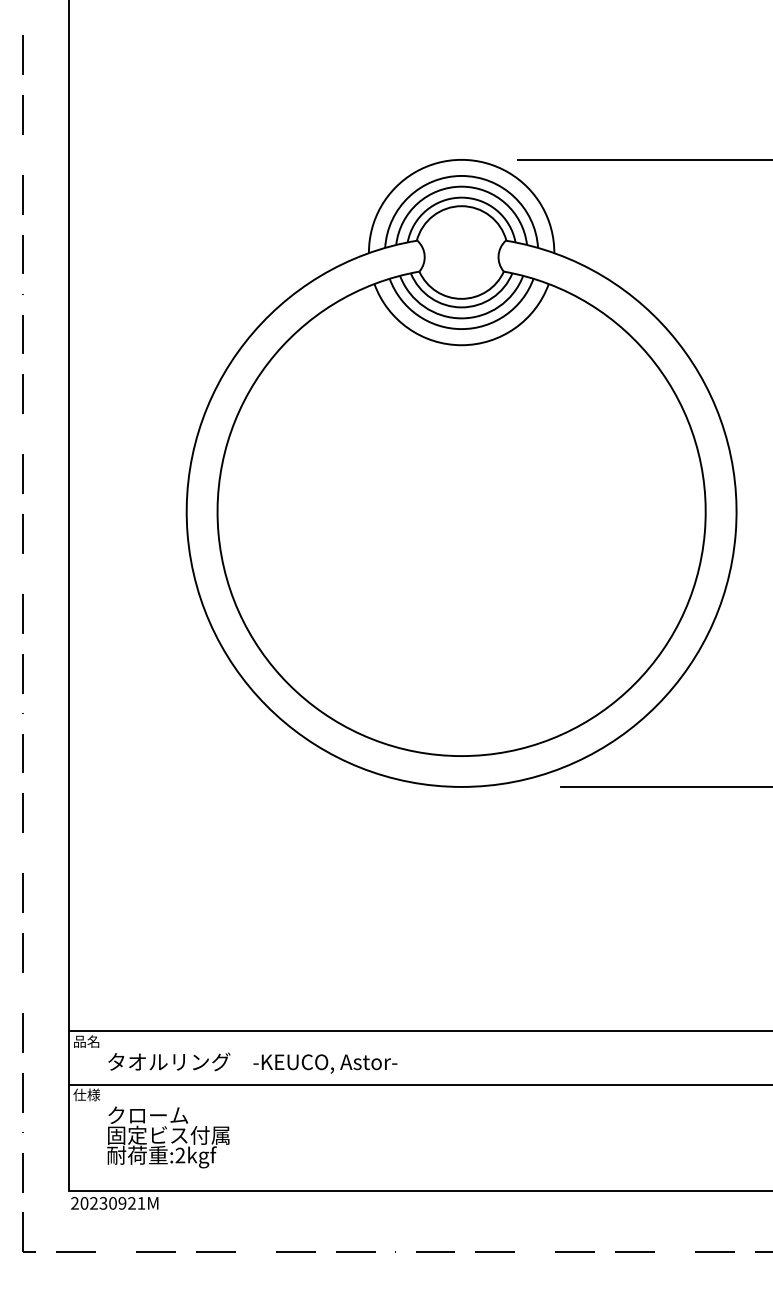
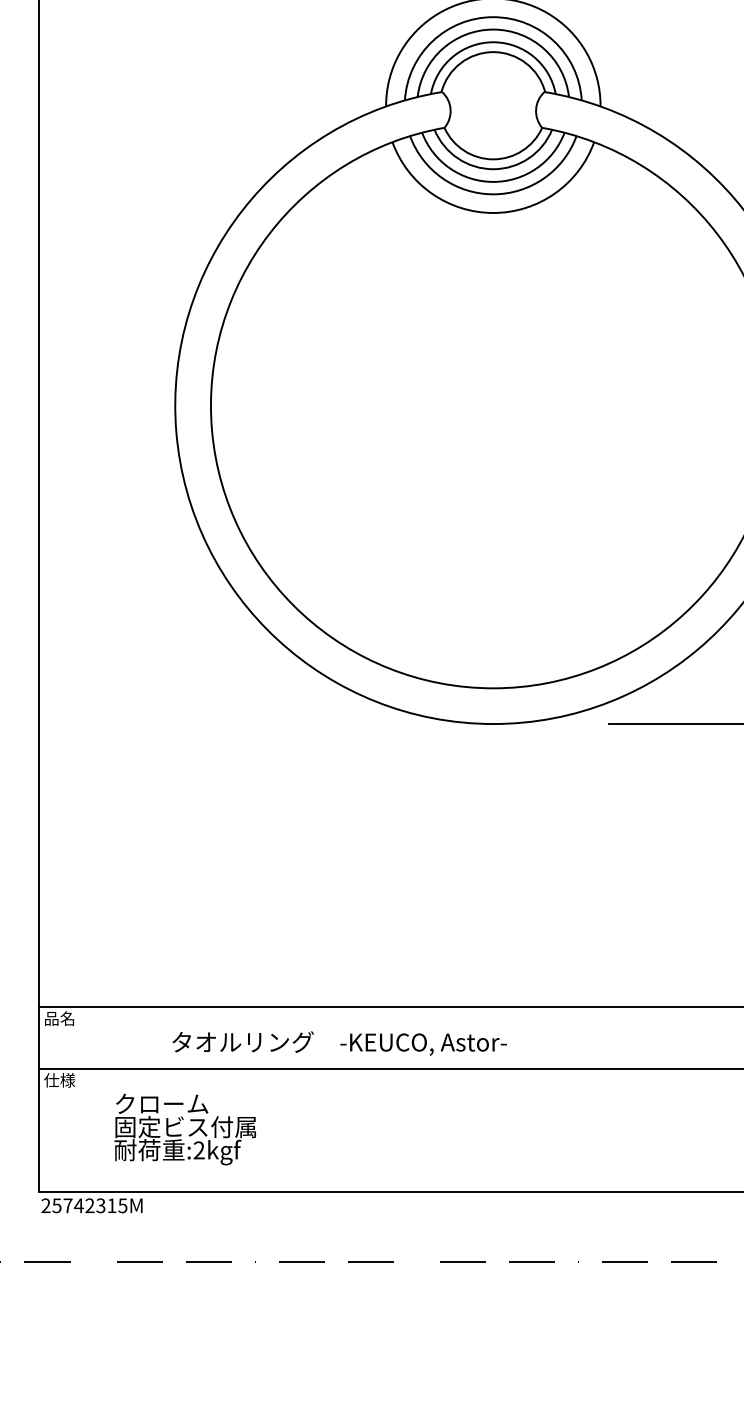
text: (252, 1062) -> (339, 1042), moved
text: (168, 1137) -> (185, 1129), moved
text: (112, 1203) -> (89, 1205), 20230921M -> 25742315M

